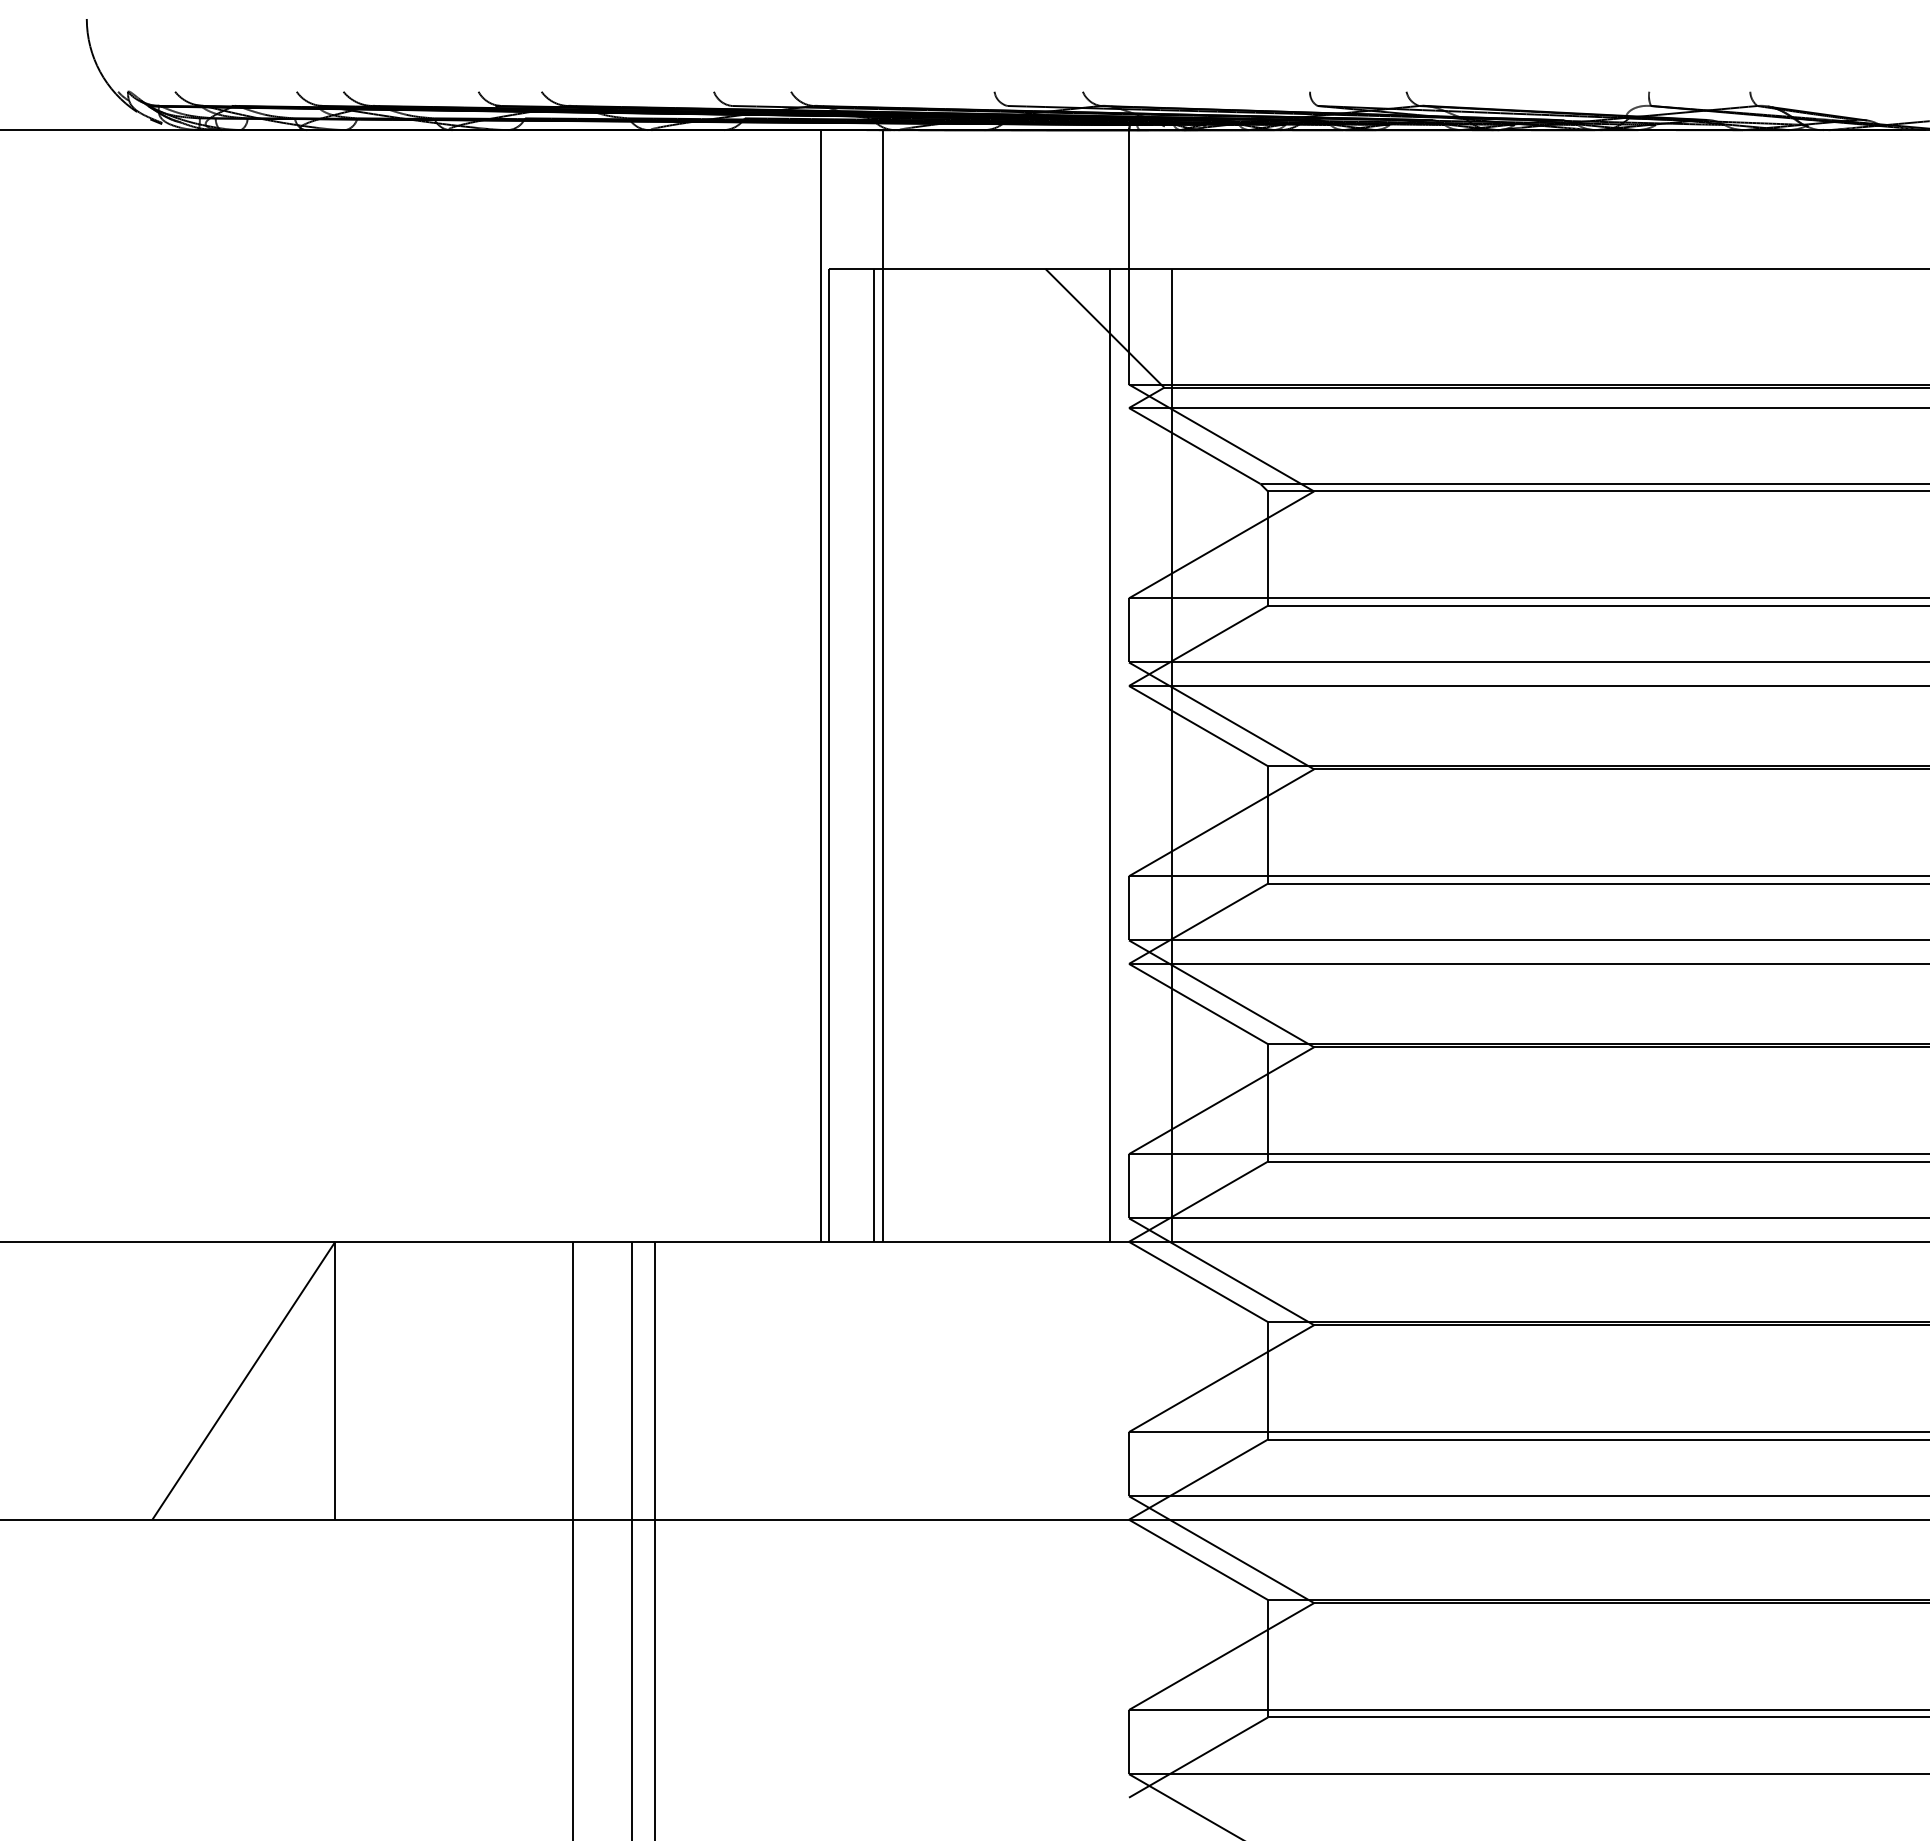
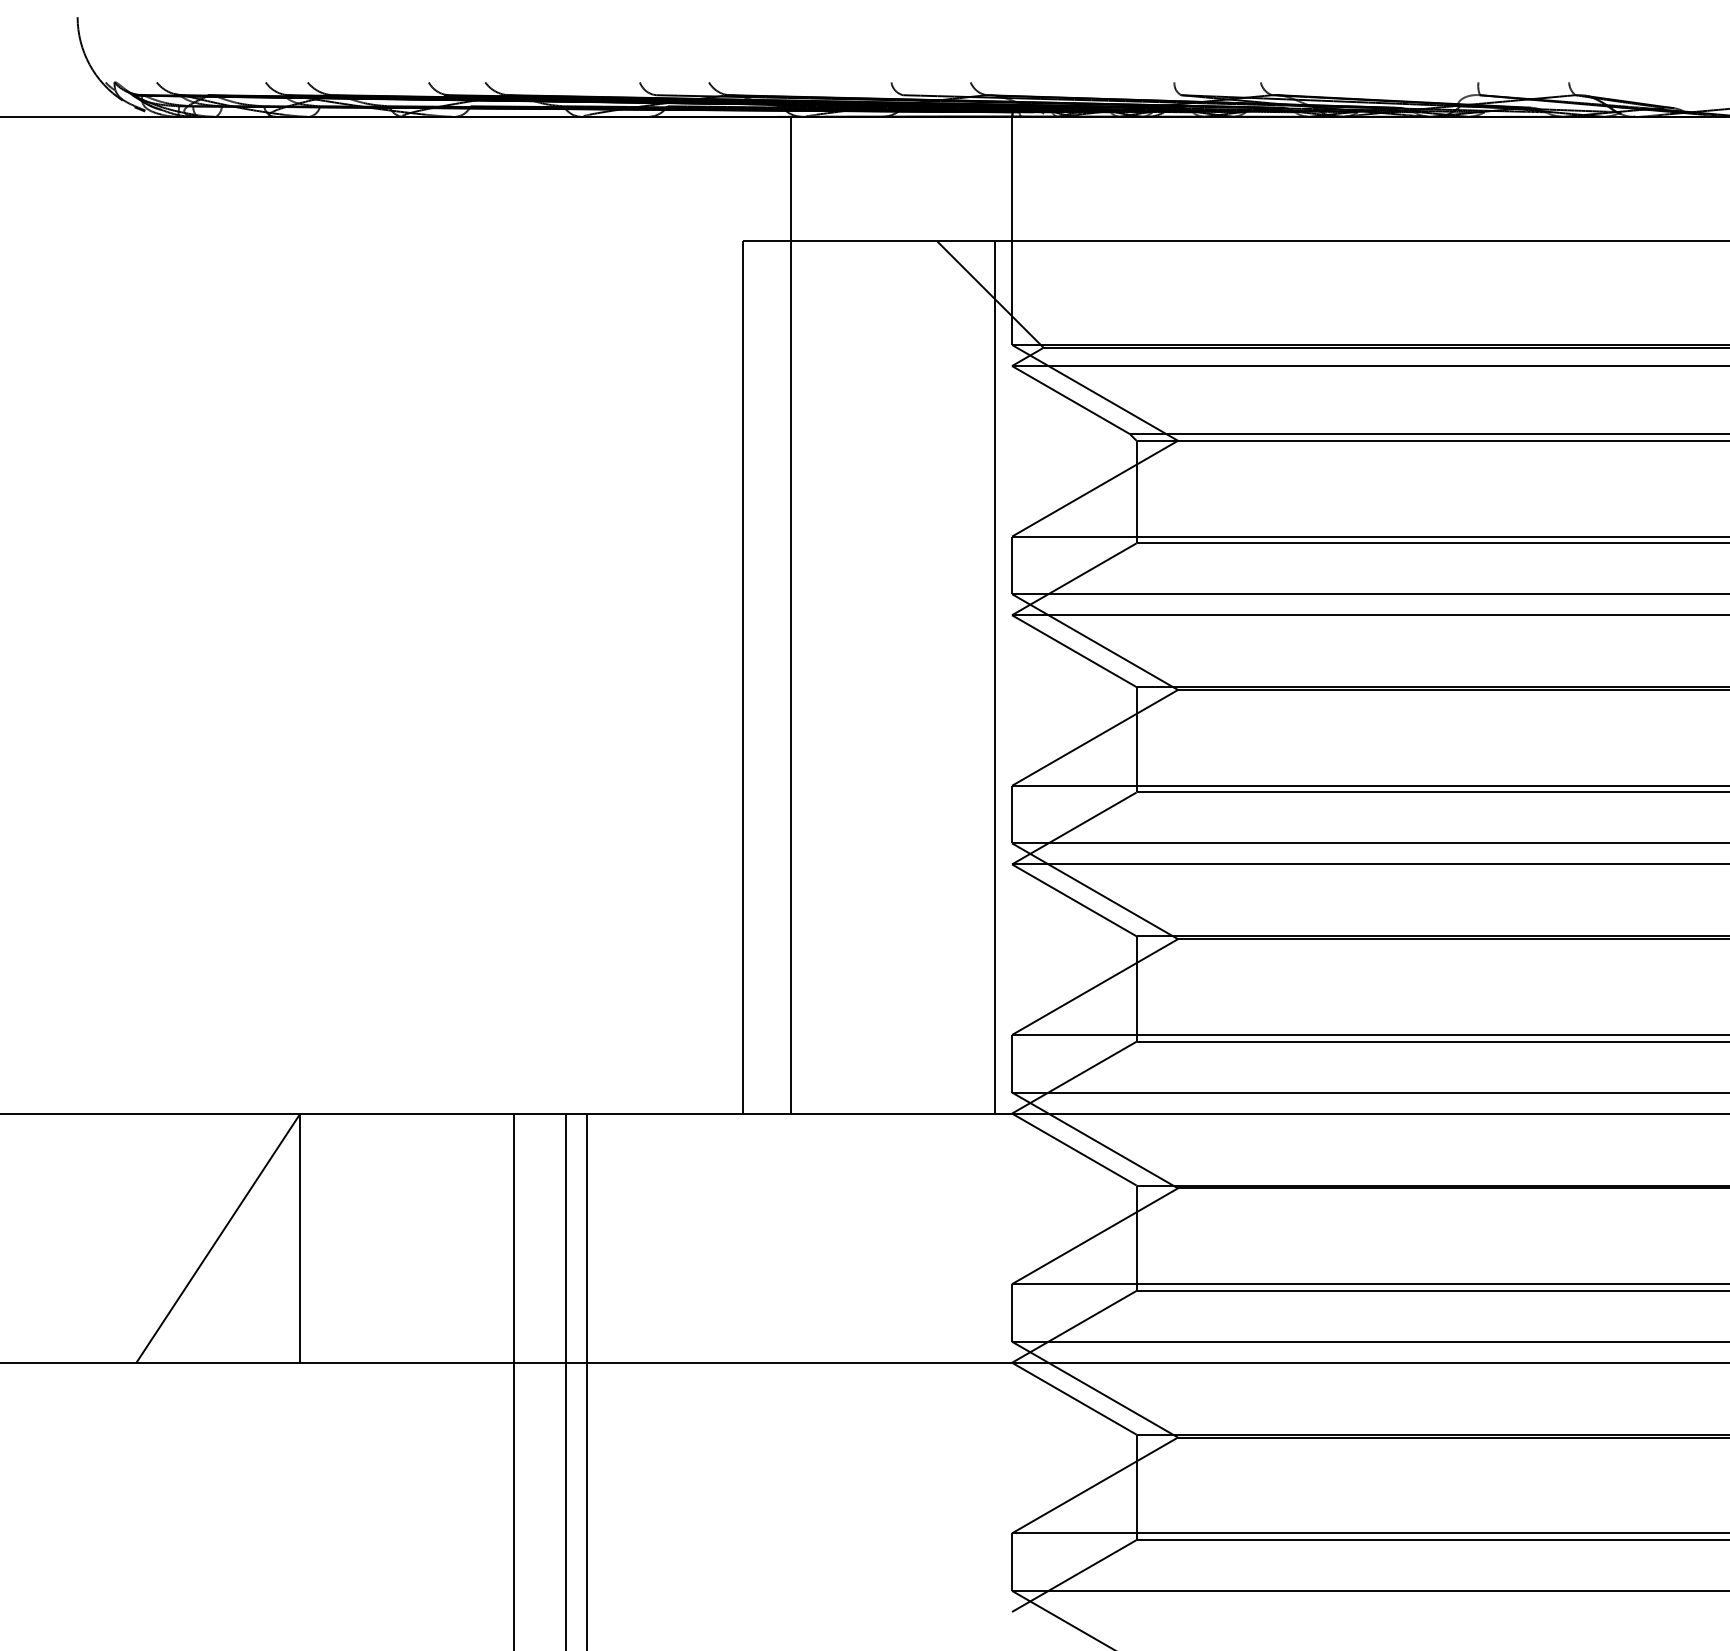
line: (820, 685) -> (735, 614), removed
line: (874, 755) -> (783, 677), removed
line: (1171, 755) -> (1050, 677), removed

